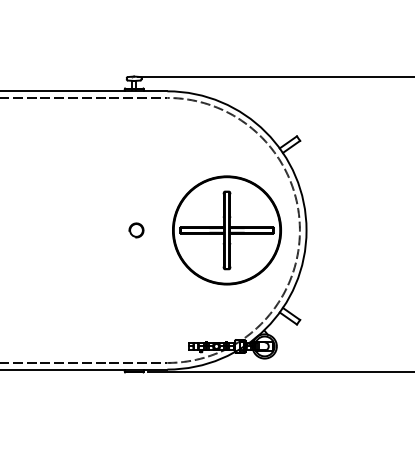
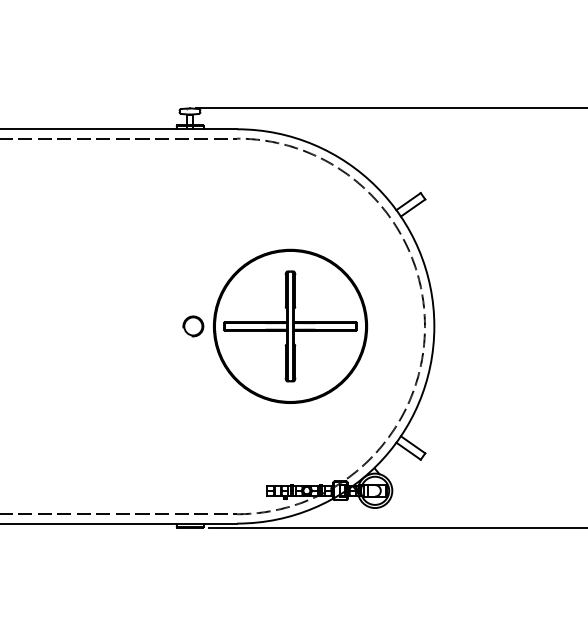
part: (226, 230) -> (289, 326), moved

